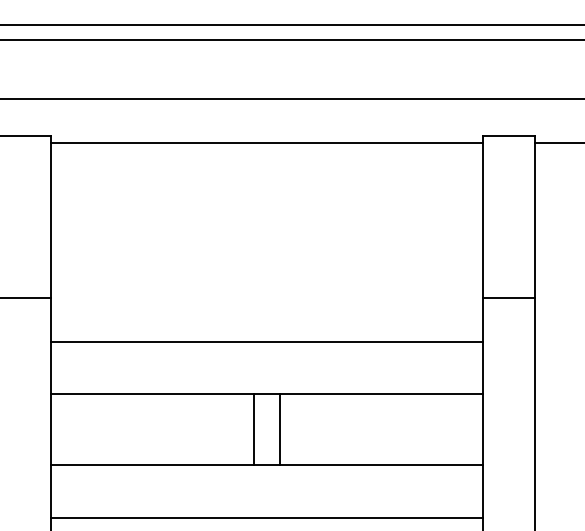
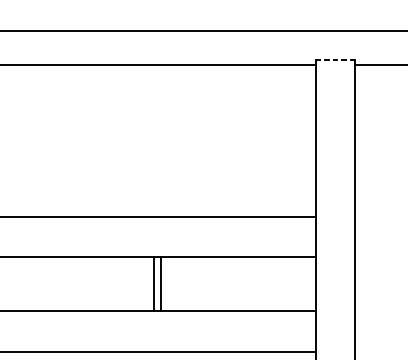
line: (509, 136) -> (335, 60), solid -> dashed
line: (508, 297) -> (335, 183), removed
line: (253, 429) -> (153, 284), moved

